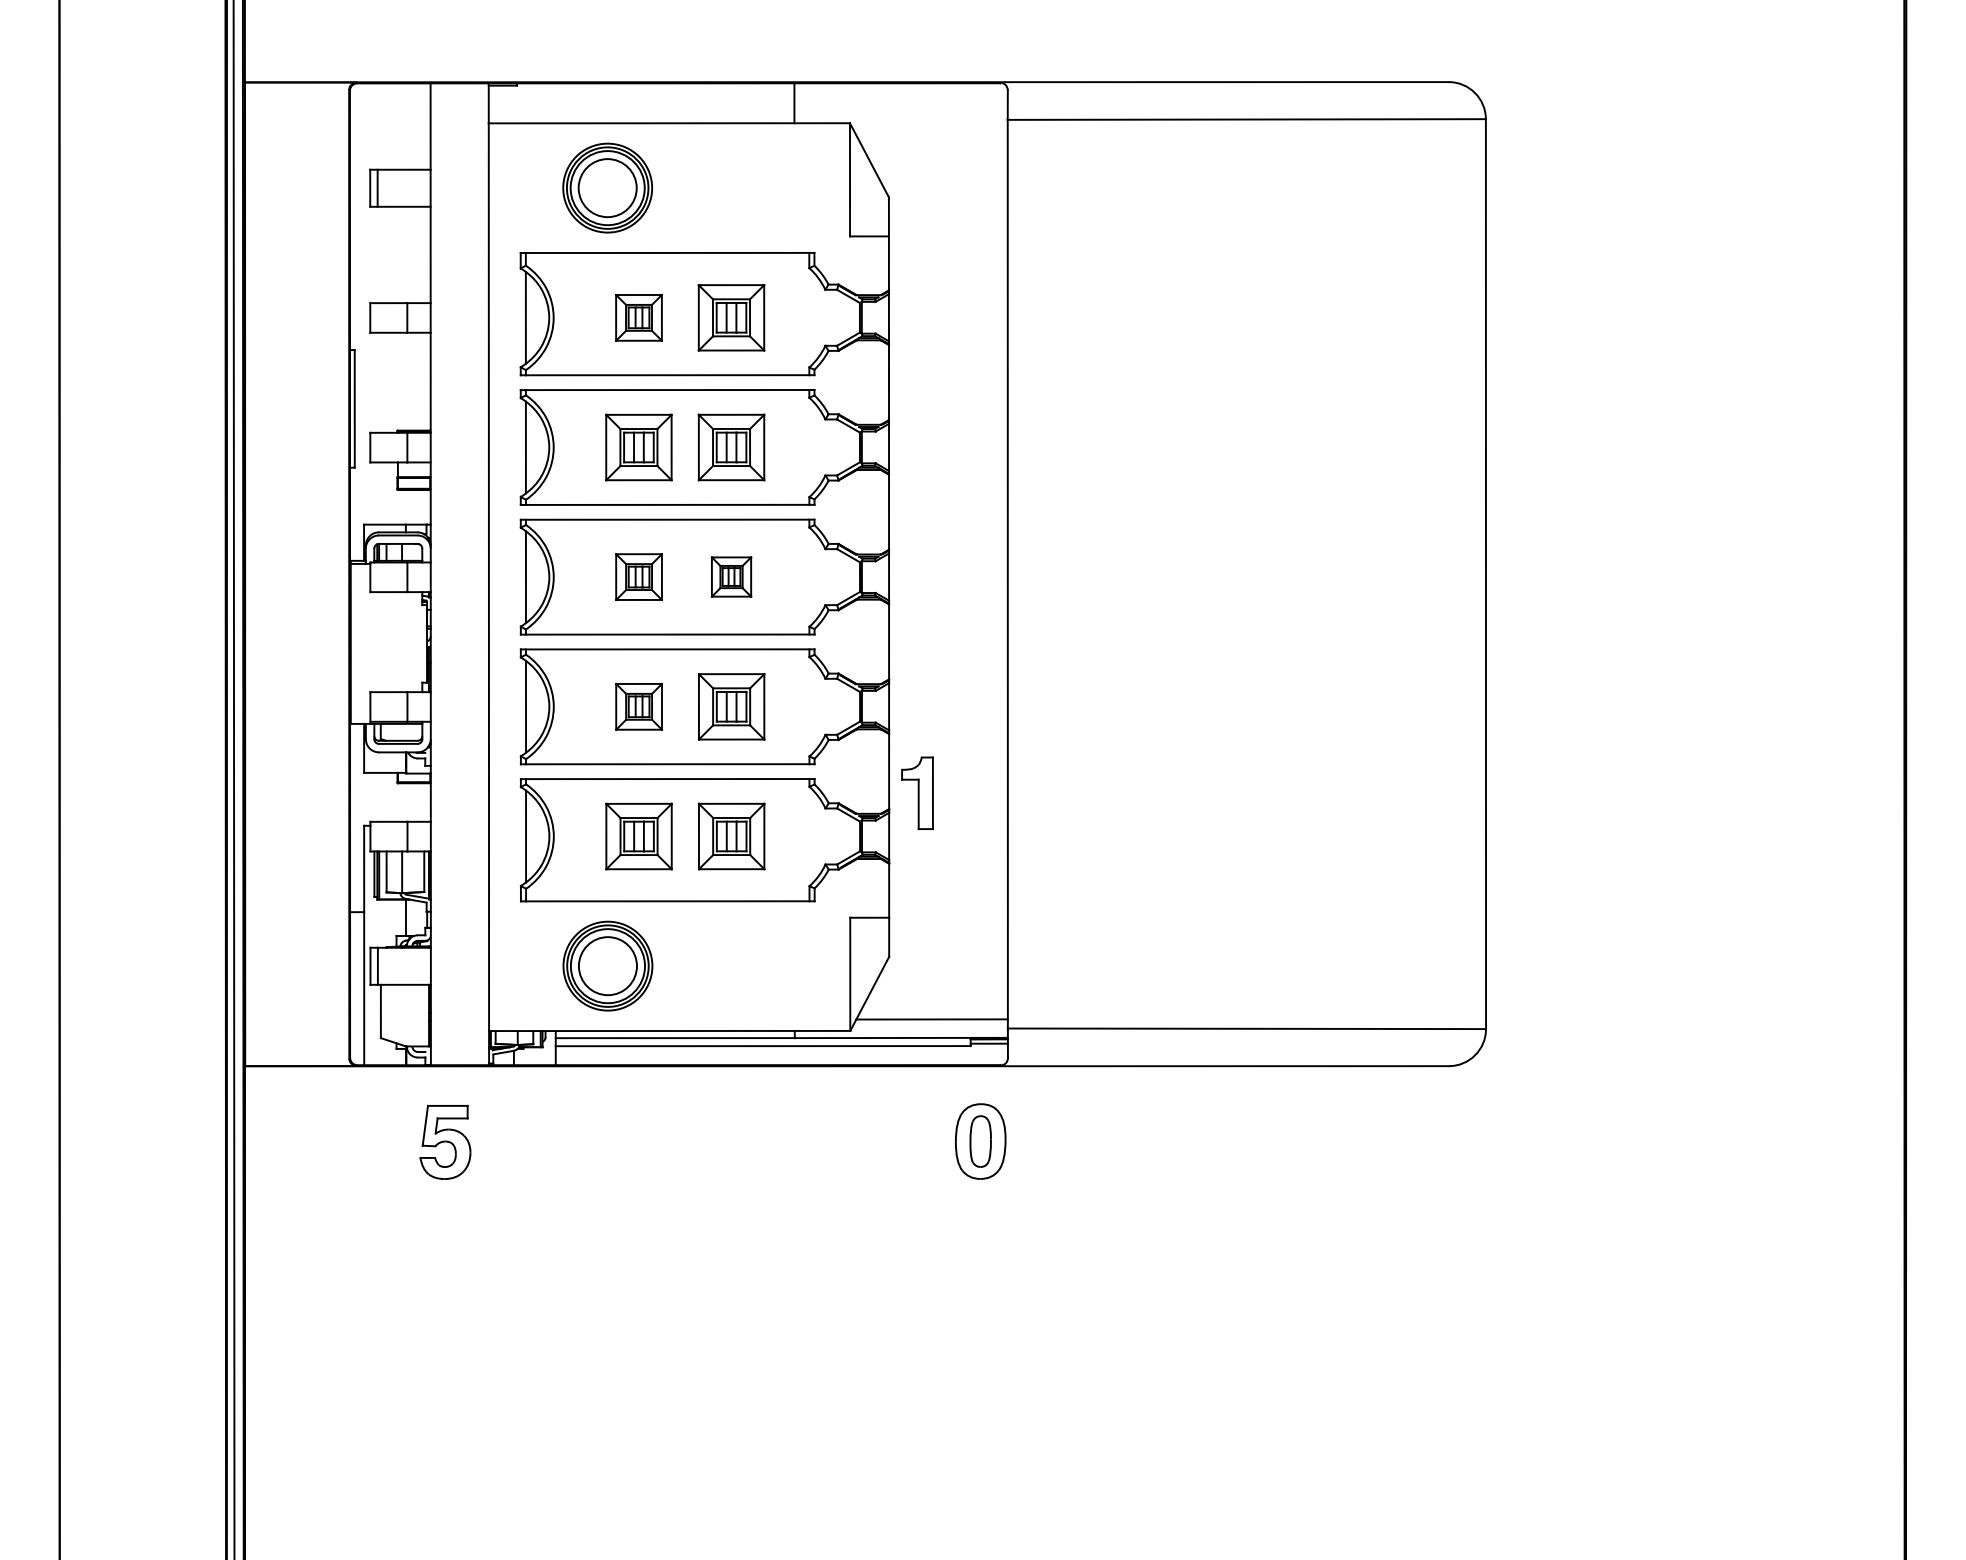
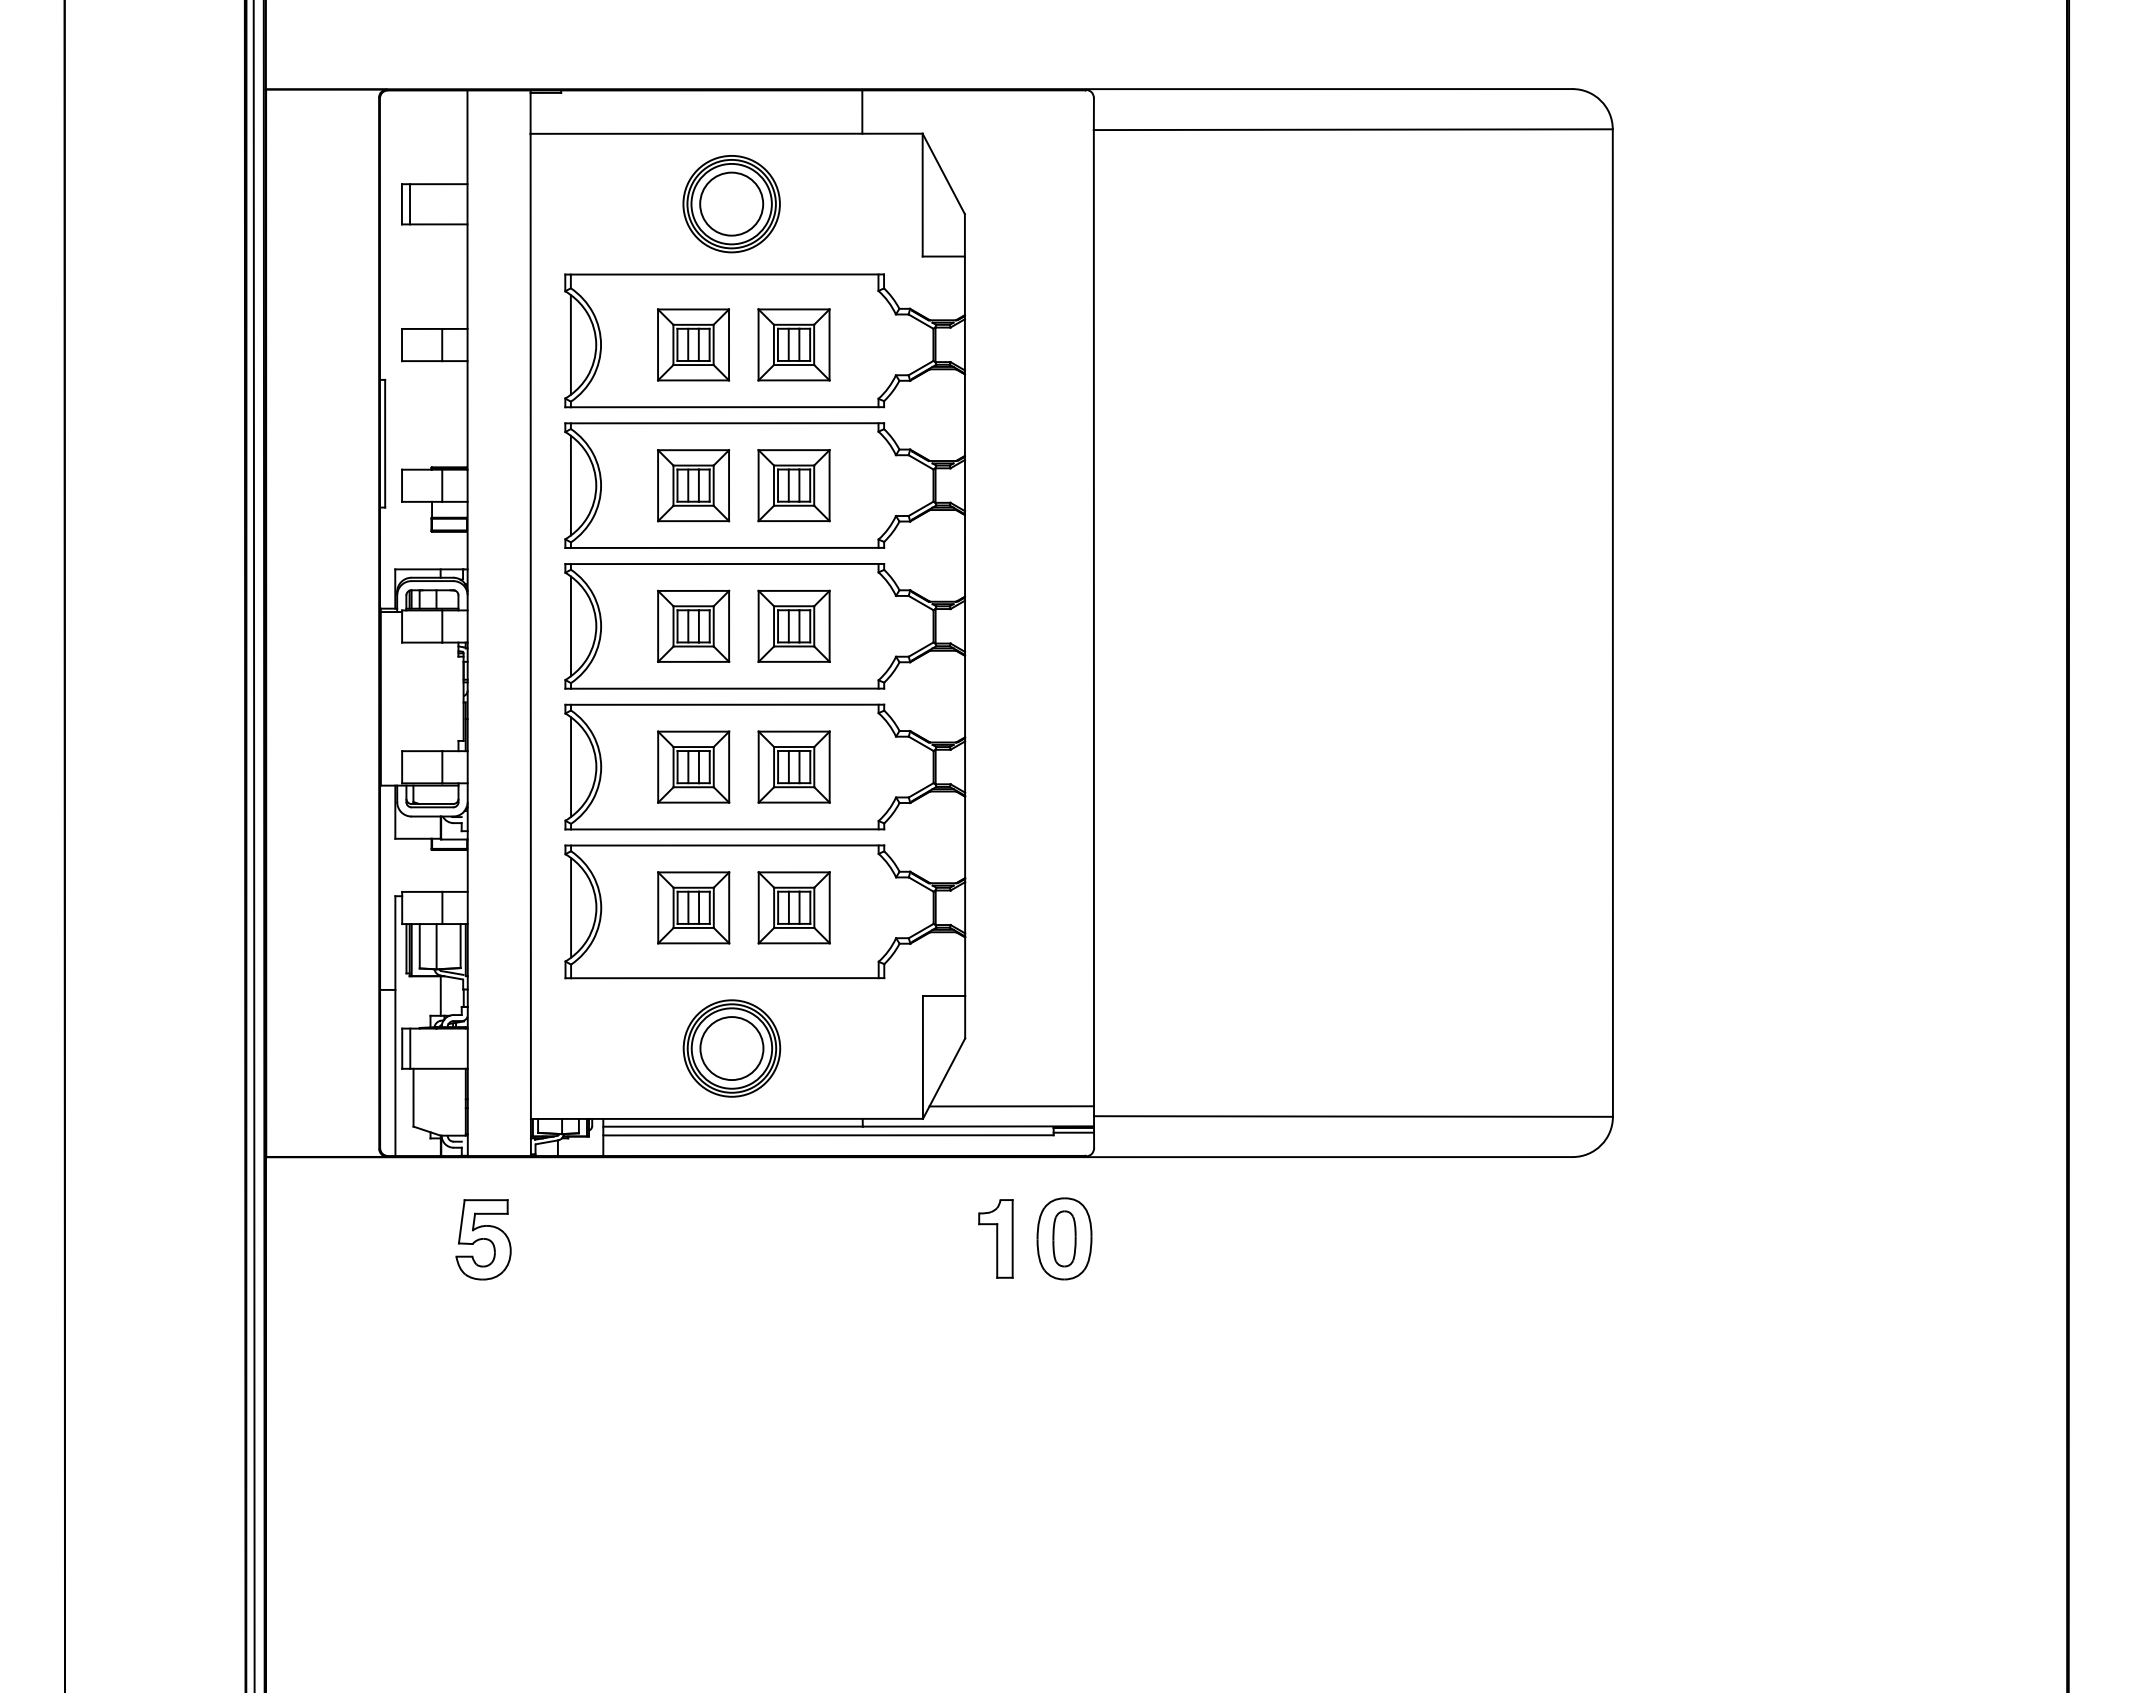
part: (607, 188) -> (731, 204), moved
part: (638, 317) -> (693, 344), size x1.43
part: (638, 576) -> (693, 625), size x1.43
part: (730, 576) -> (793, 625), size x1.67
part: (638, 706) -> (693, 766), size x1.43
part: (917, 792) -> (995, 1238), moved
part: (607, 966) -> (731, 1048), moved

